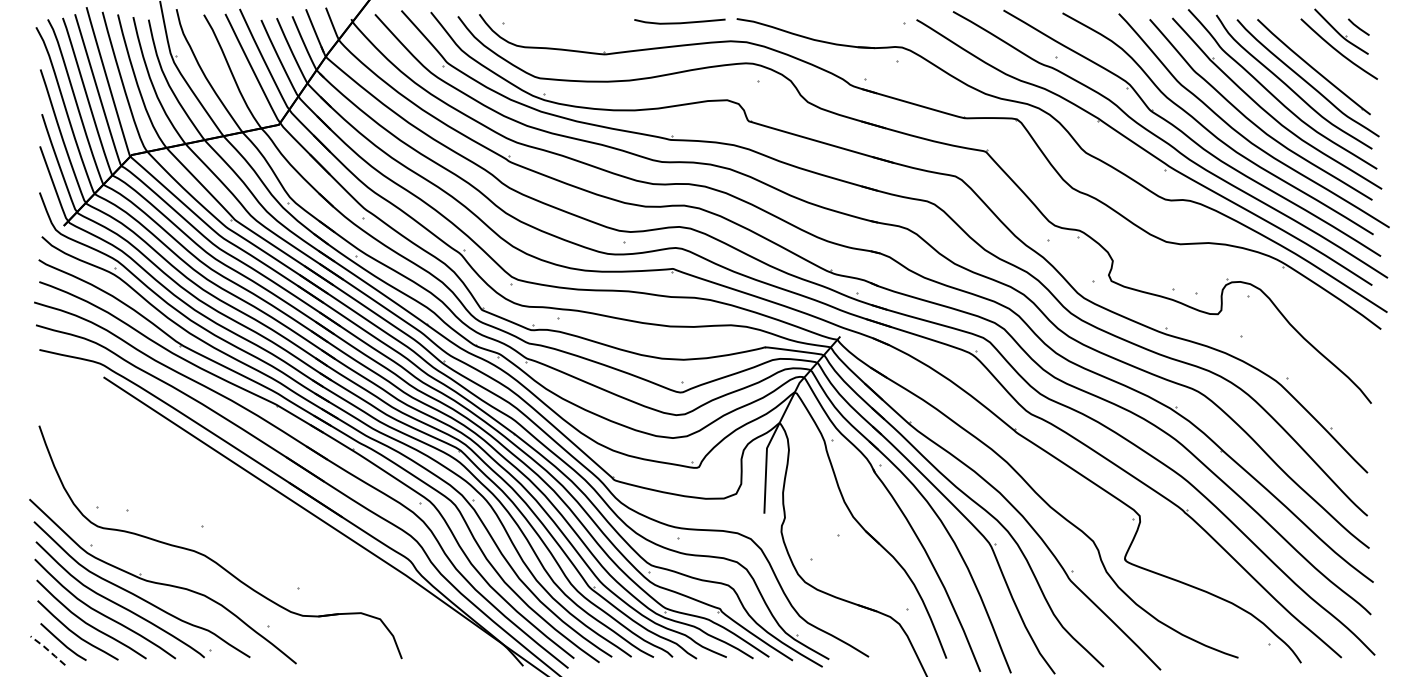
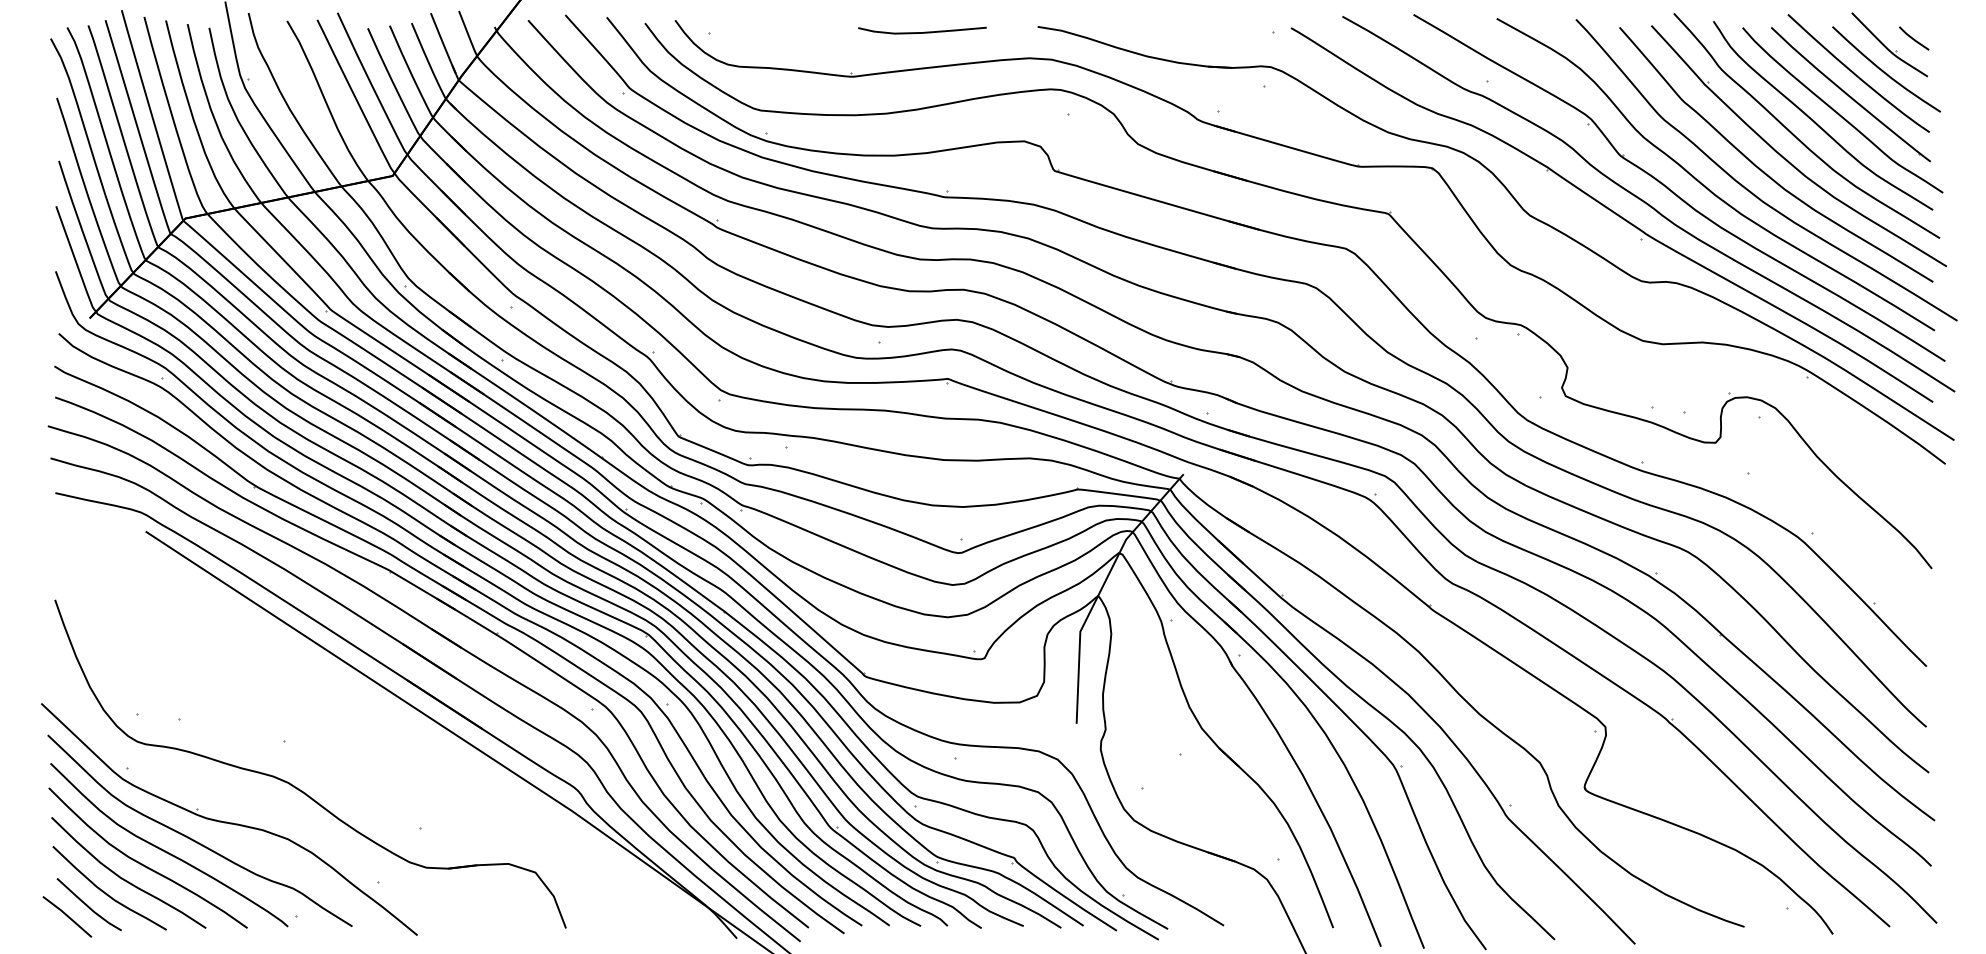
curve: (679, 22) -> (921, 31), moved
curve: (1318, 52) -> (1857, 74), added
line: (48, 650) -> (68, 916), dashed -> solid

